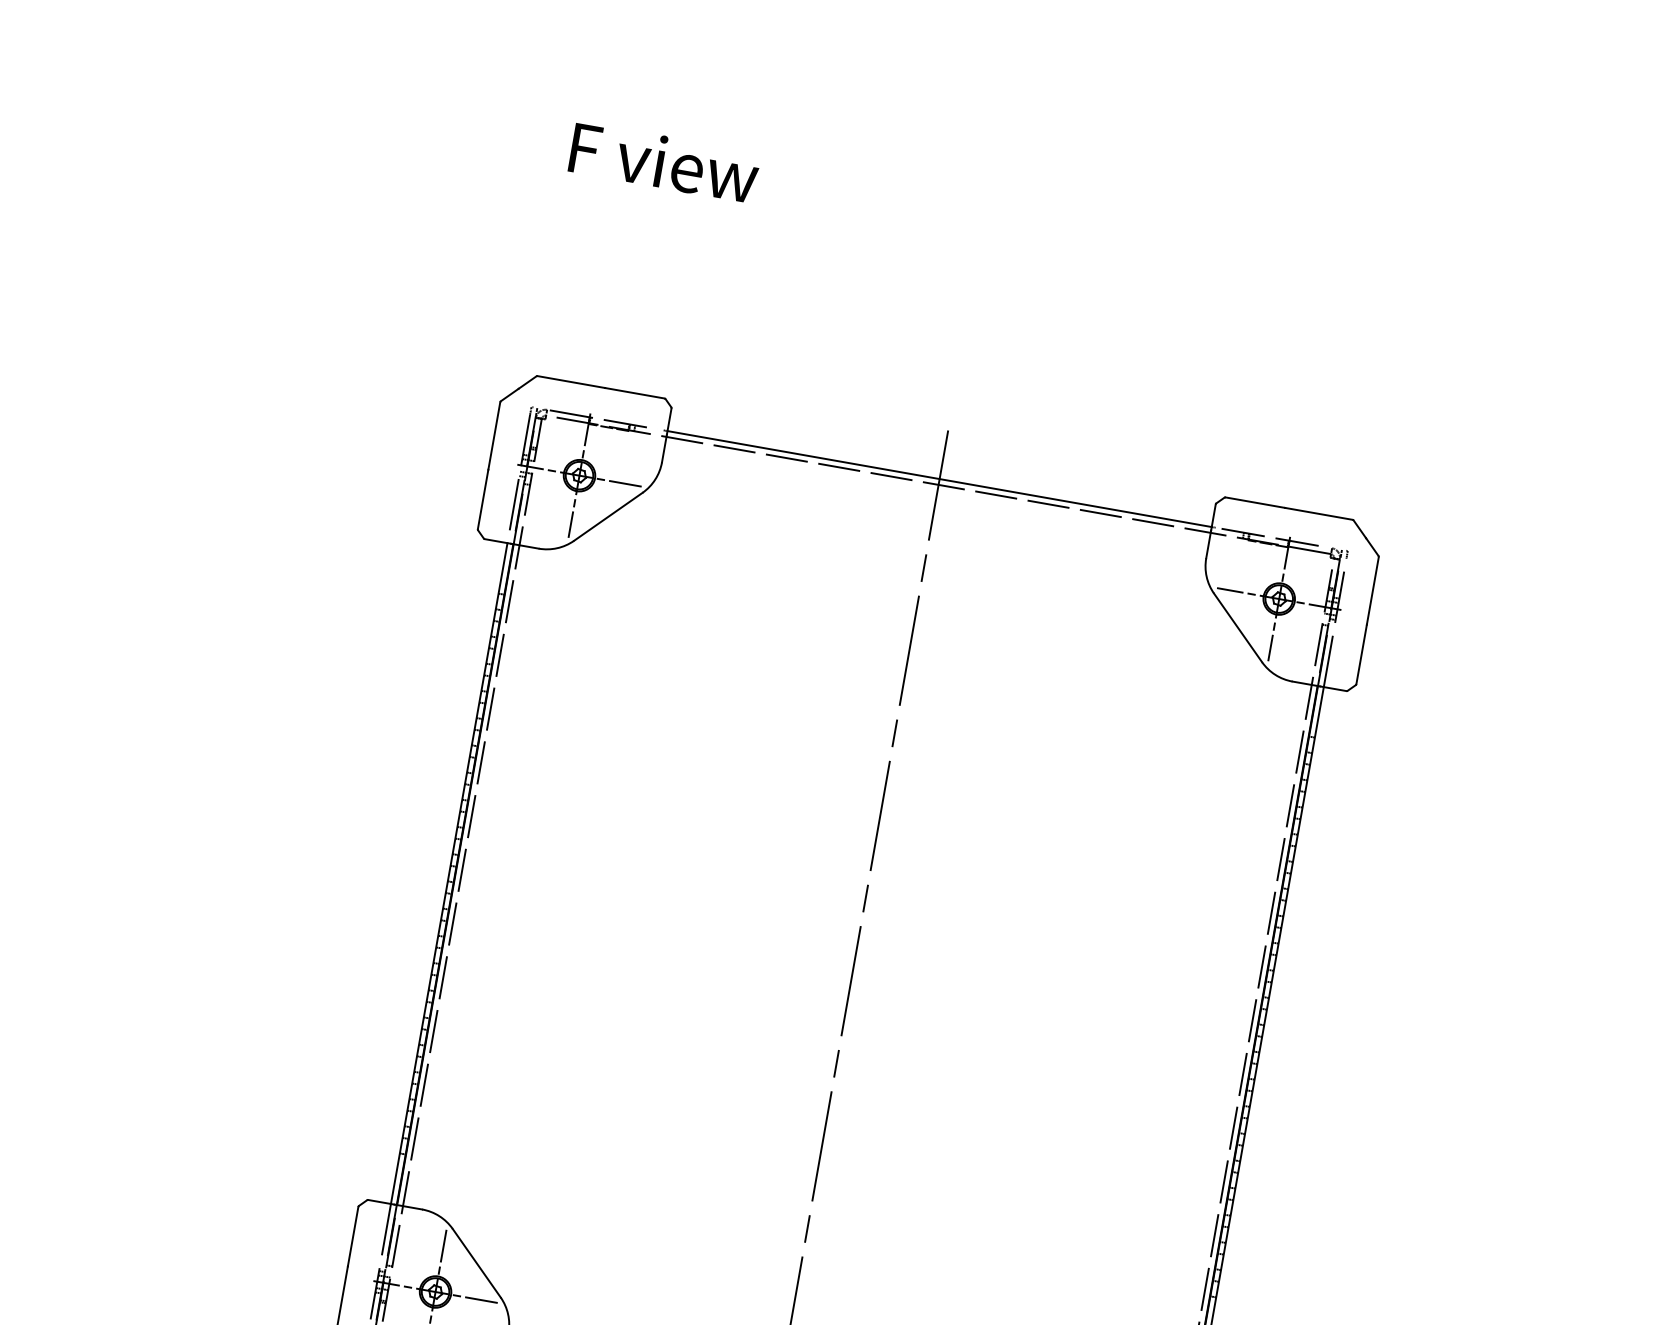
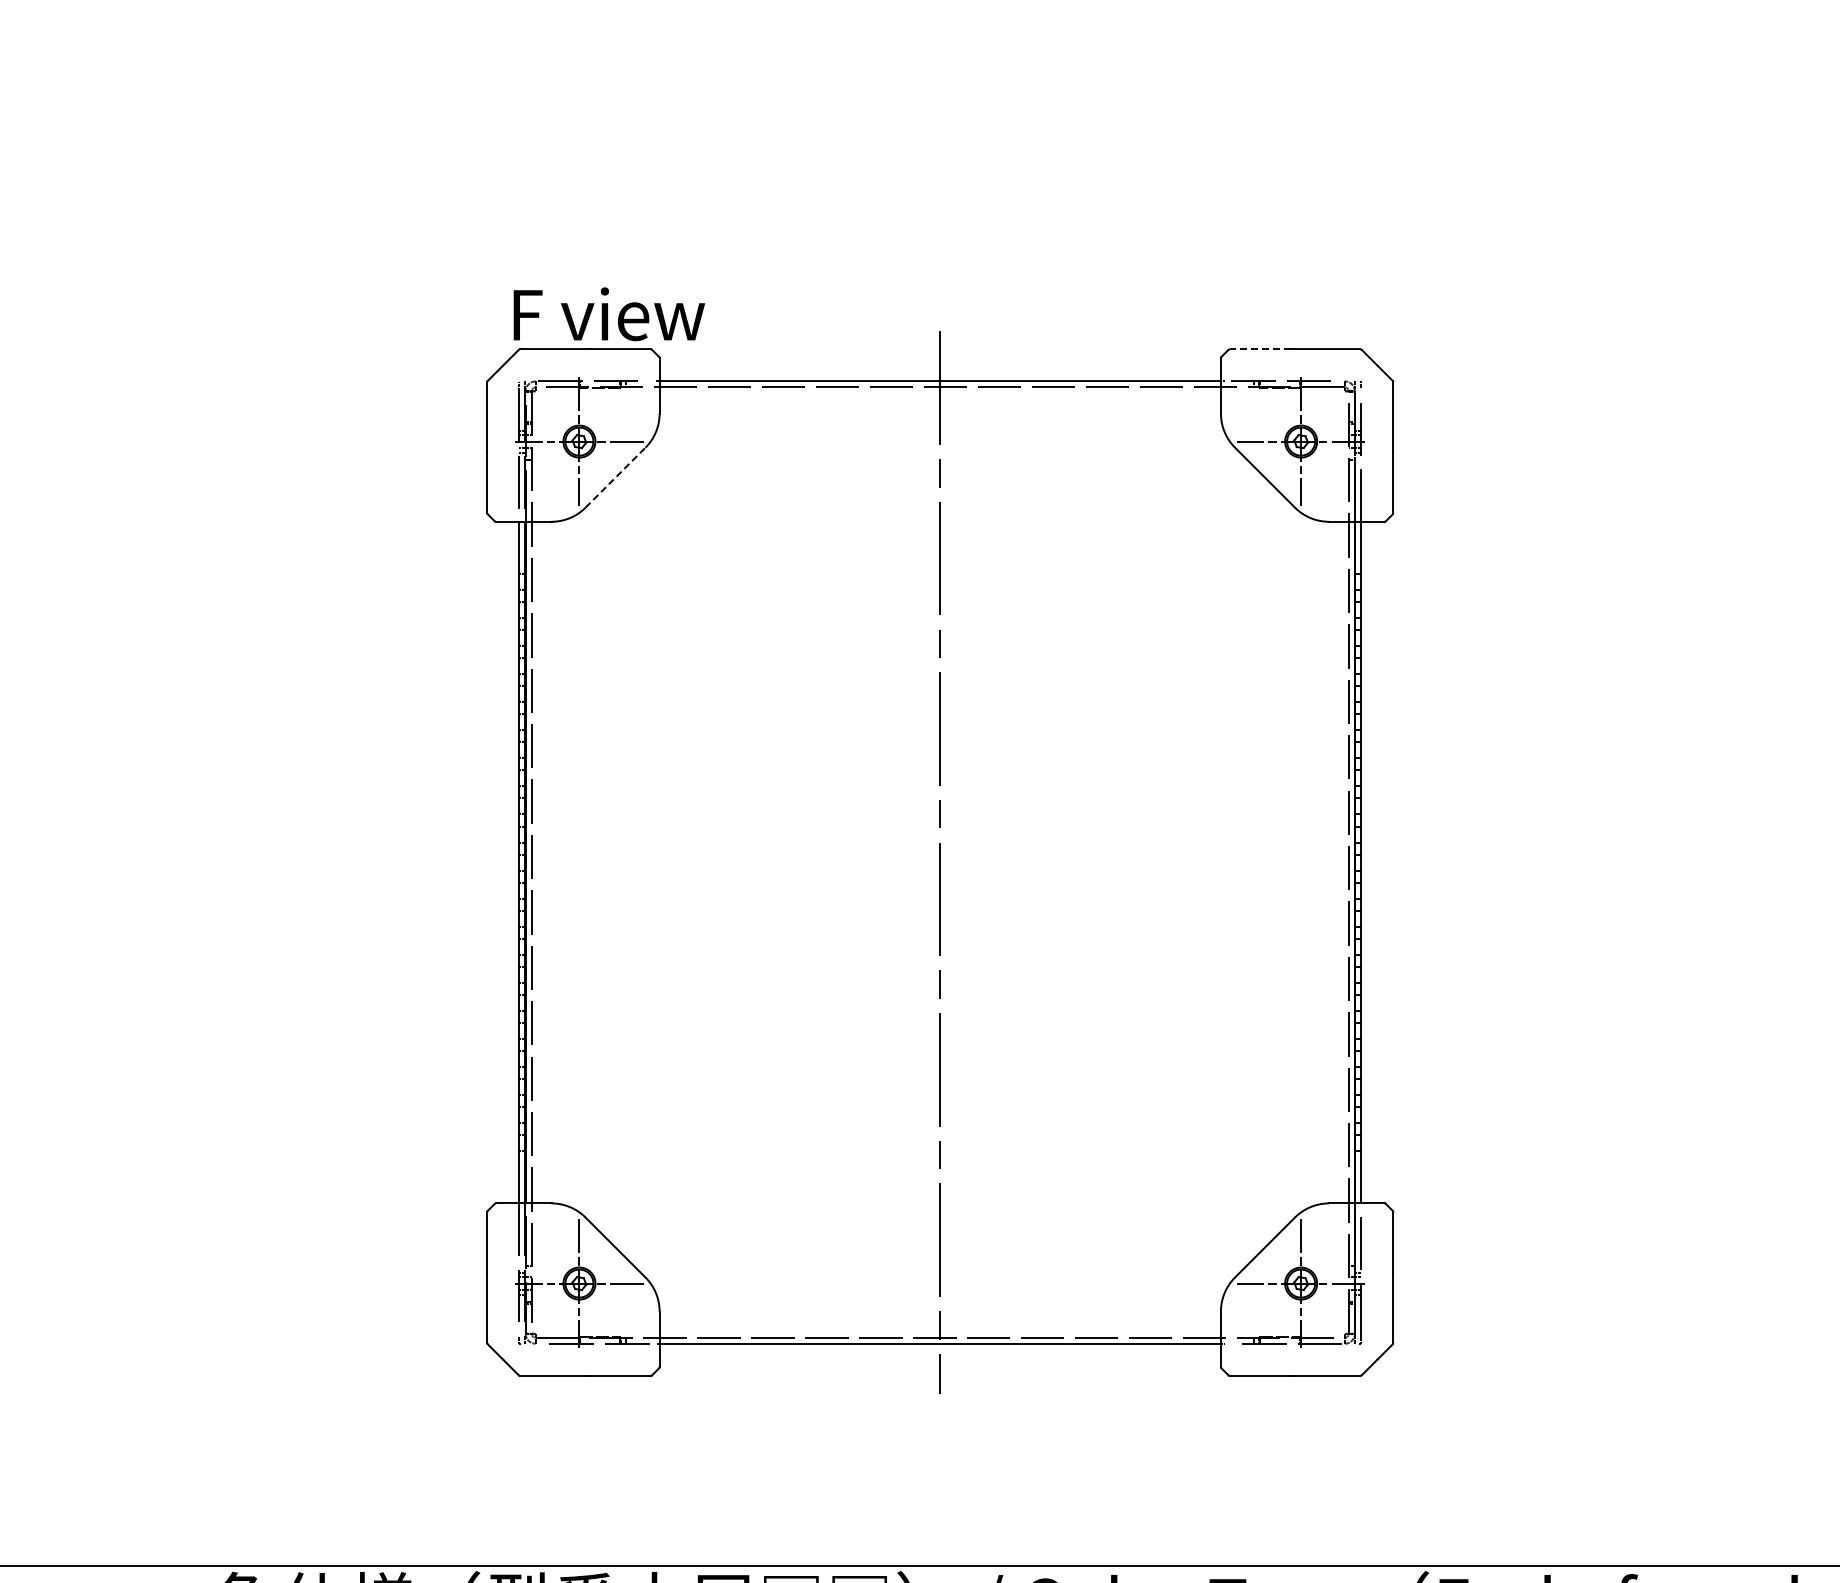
text: (663, 162) -> (608, 314), moved
line: (1255, 502) -> (1260, 349), solid -> dashed
line: (608, 516) -> (615, 477), solid -> dashed

